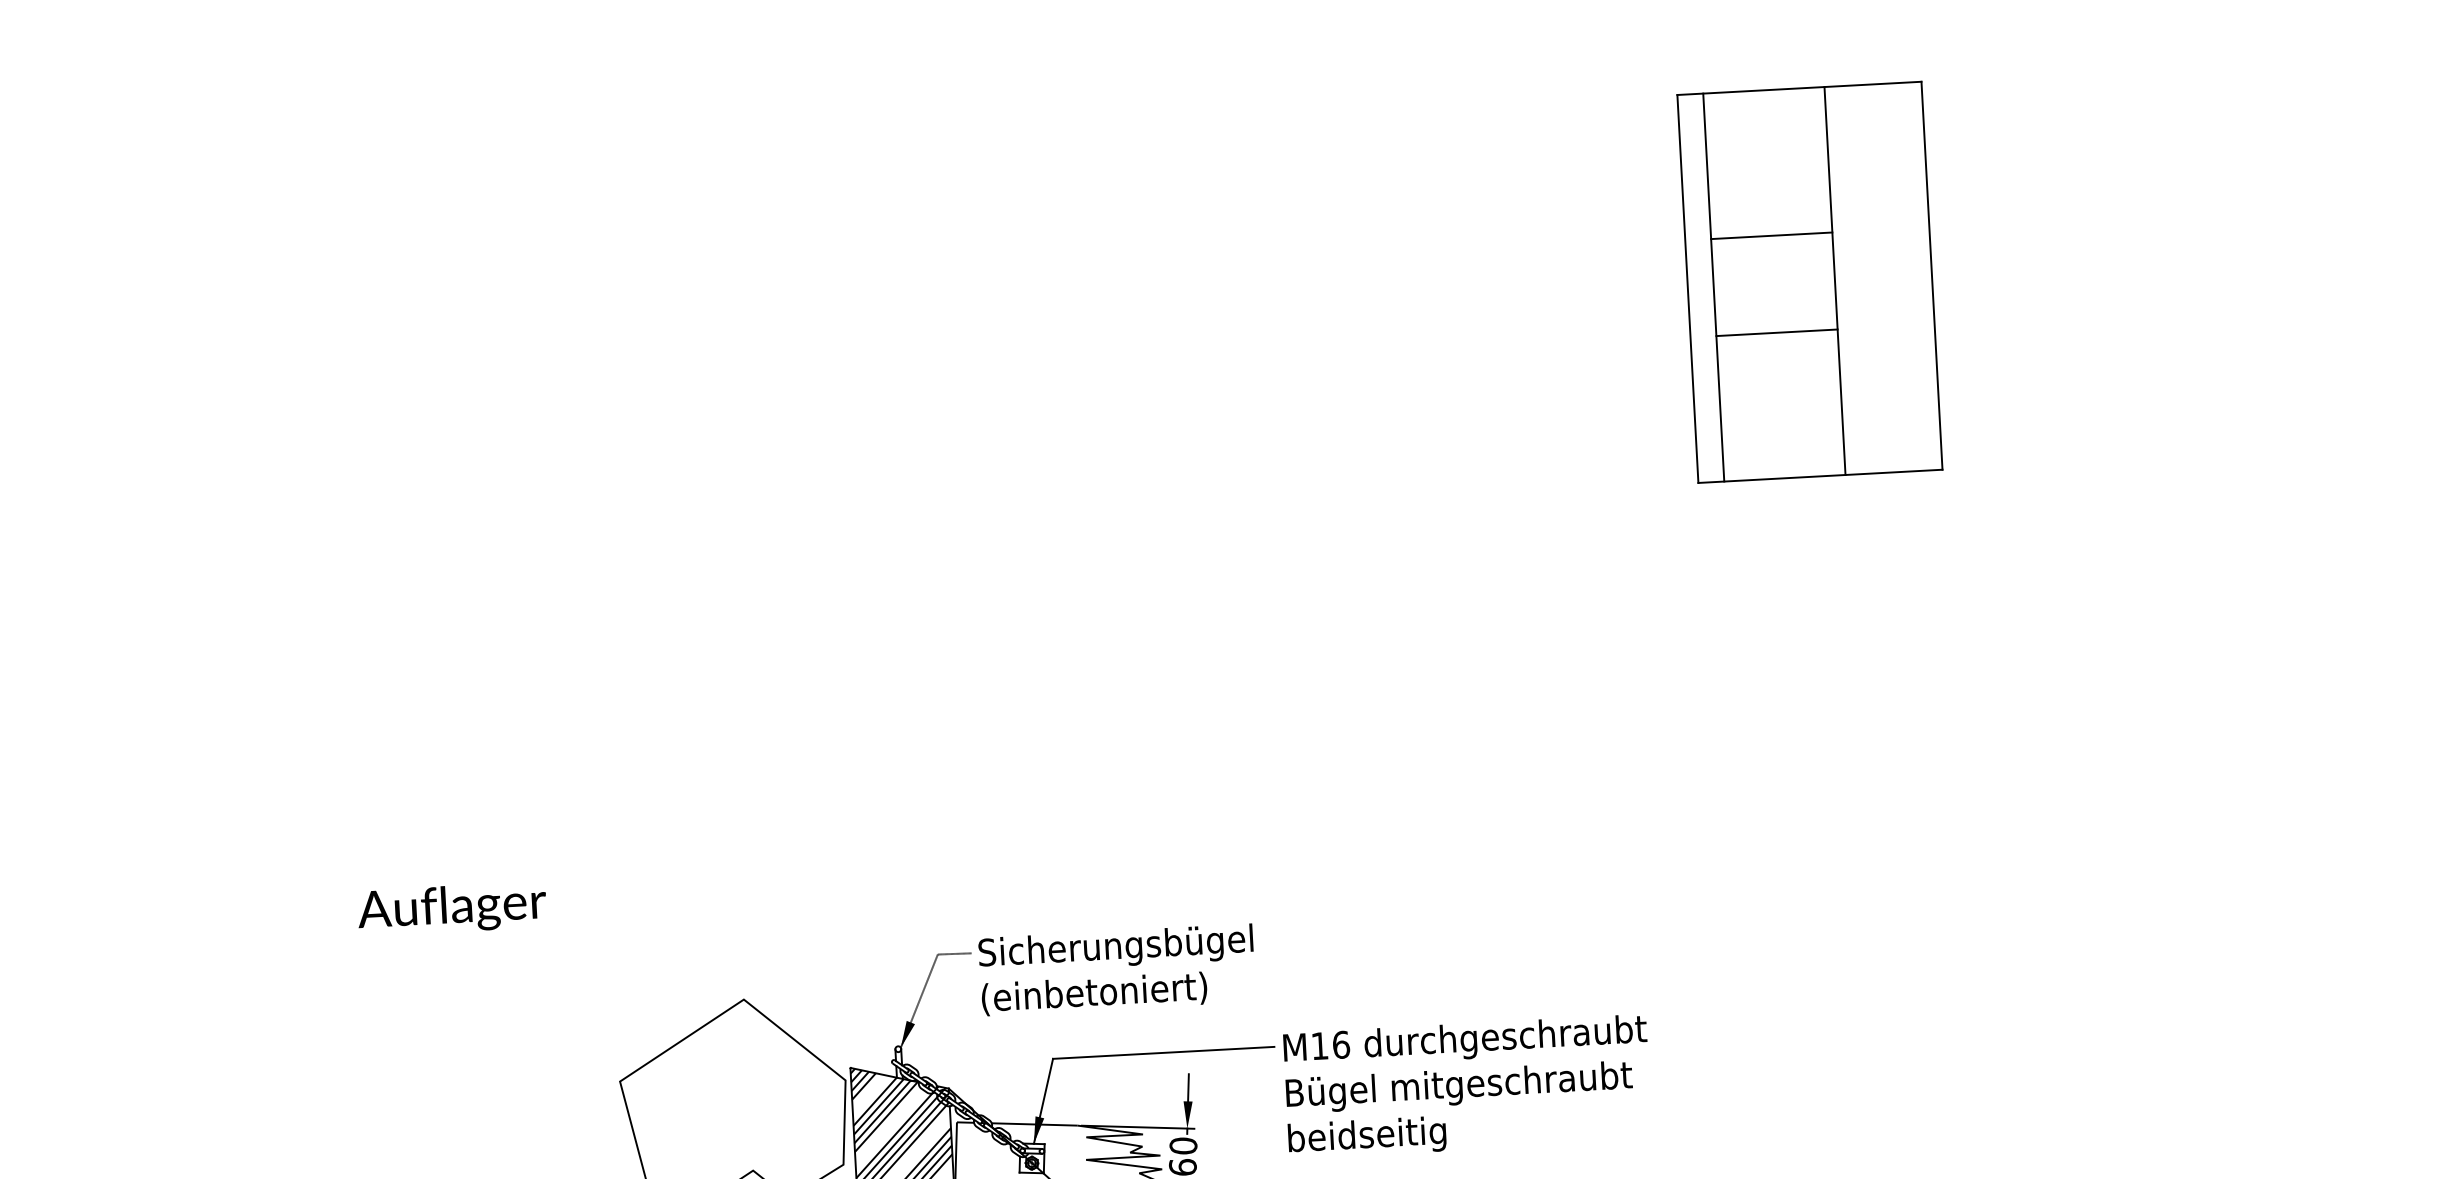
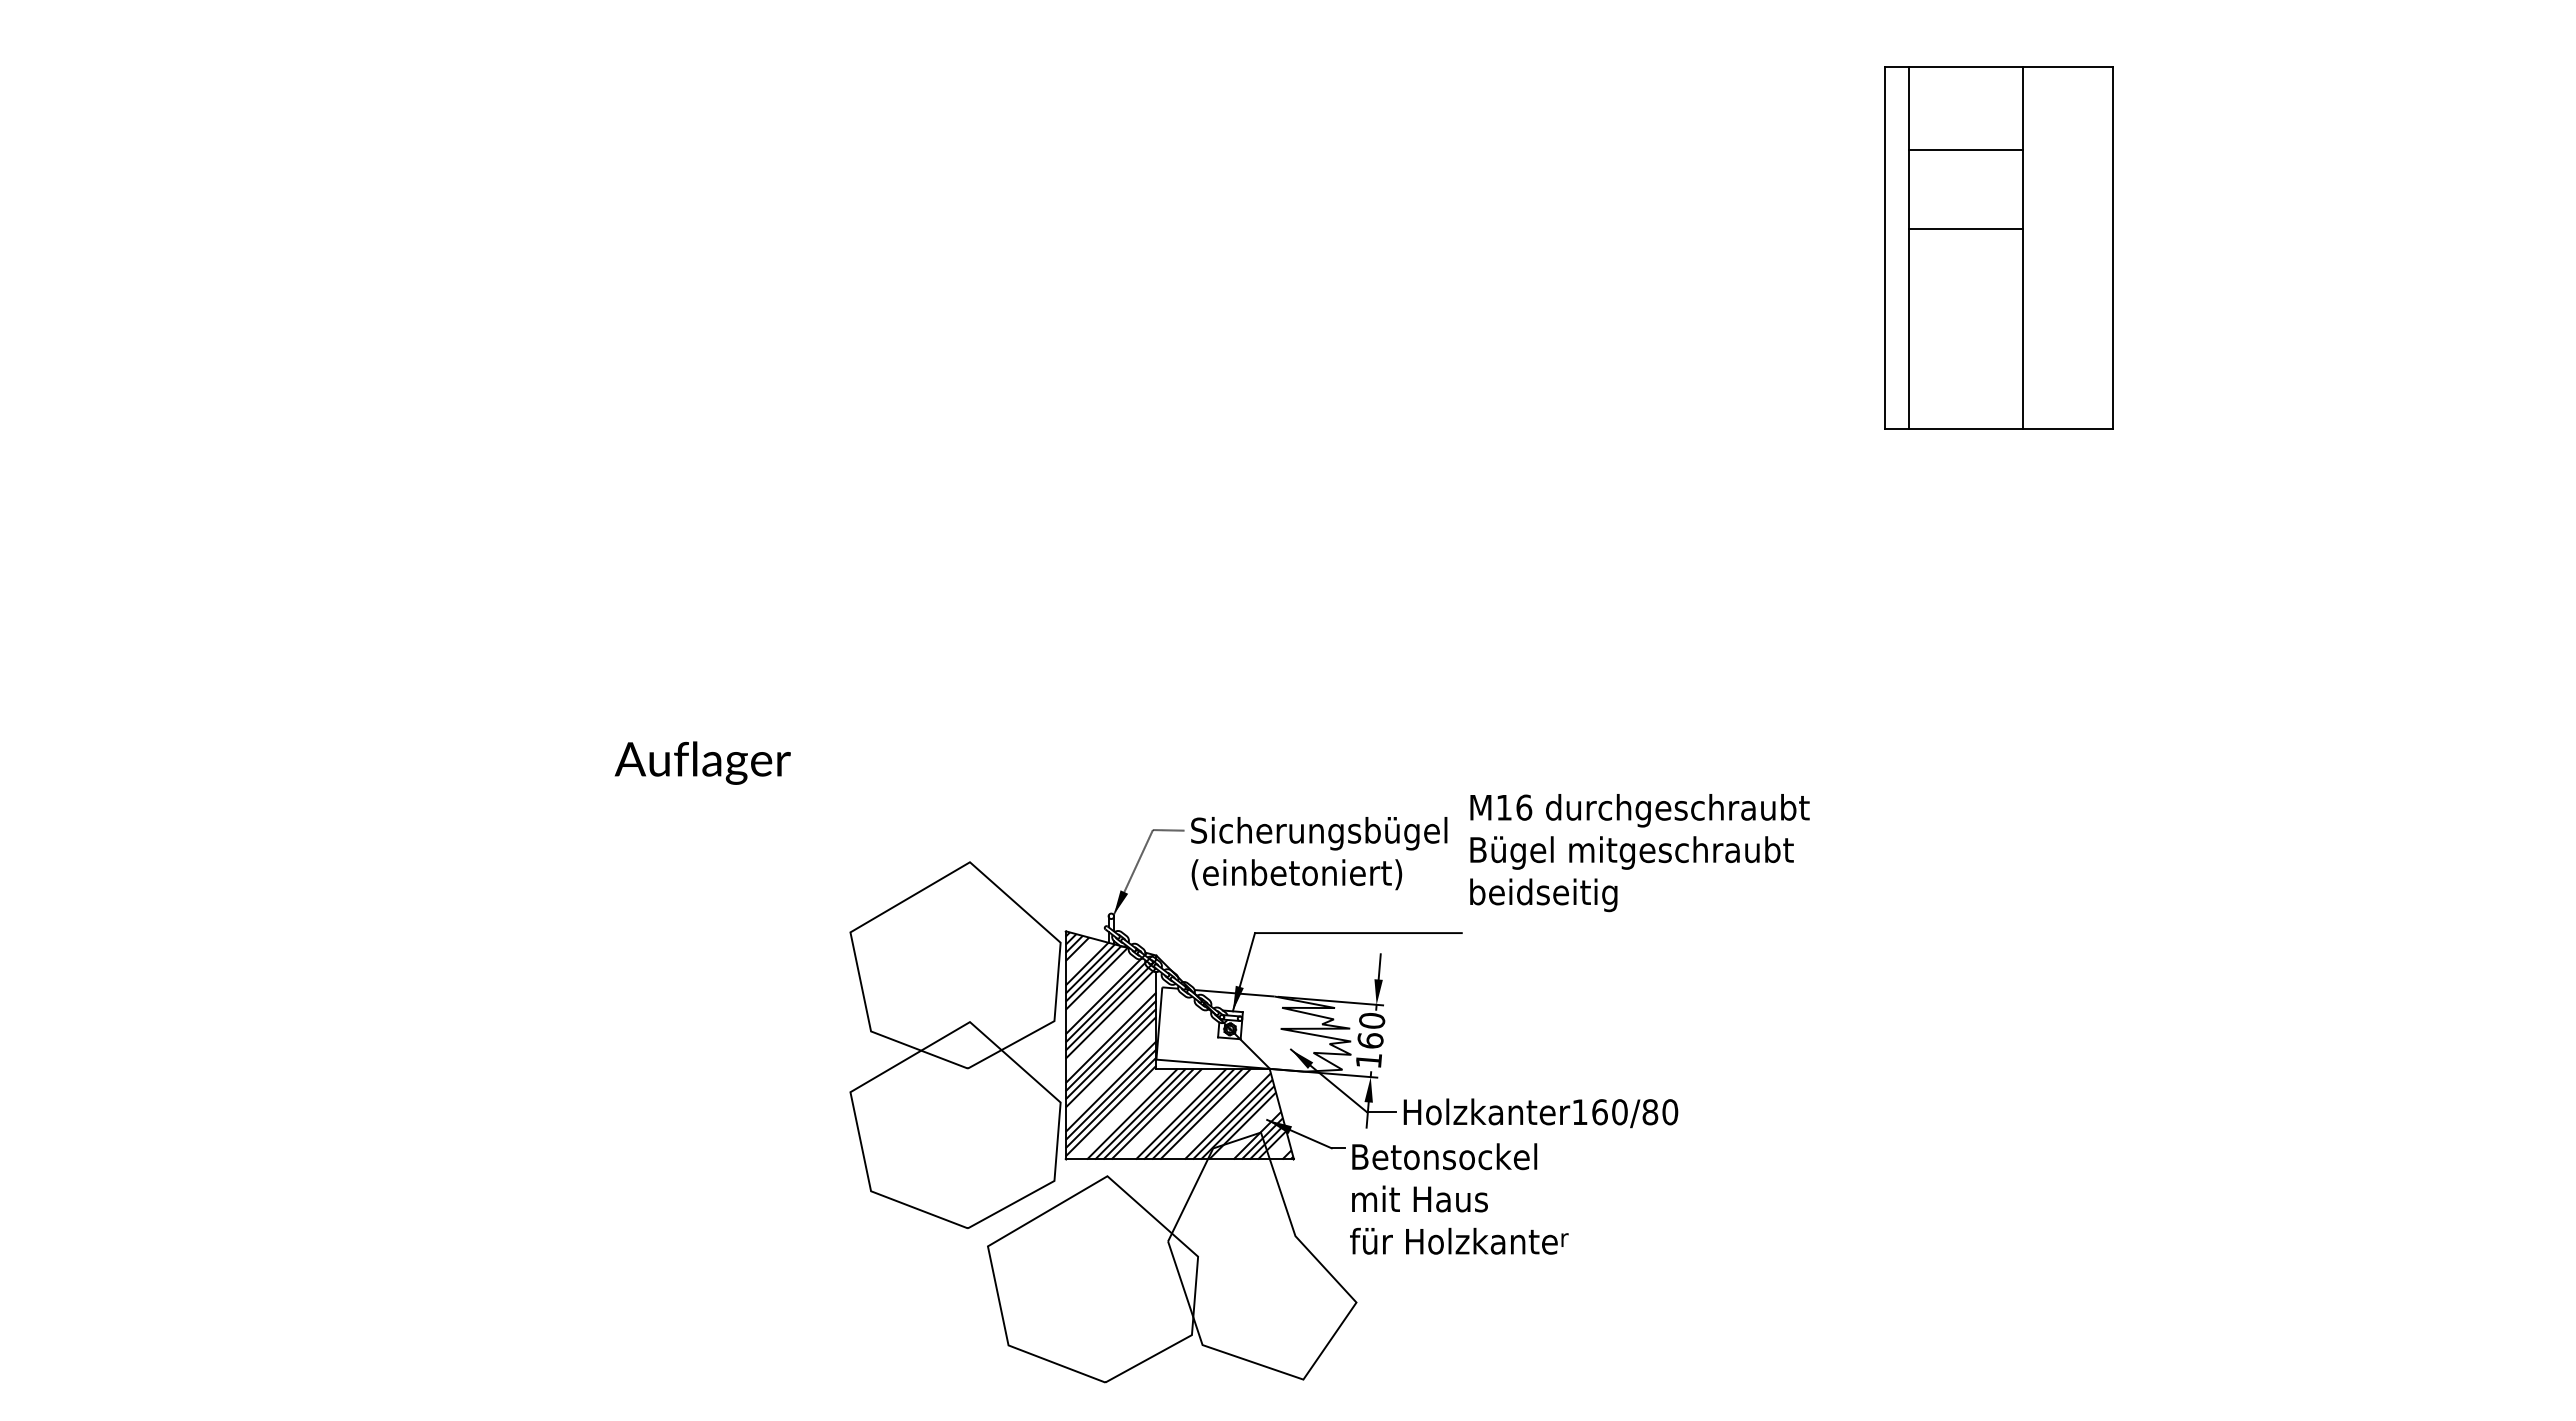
line: (1771, 235) -> (1965, 149), moved
line: (1776, 333) -> (1965, 229), moved
text: (1467, 1087) -> (1639, 853), moved

